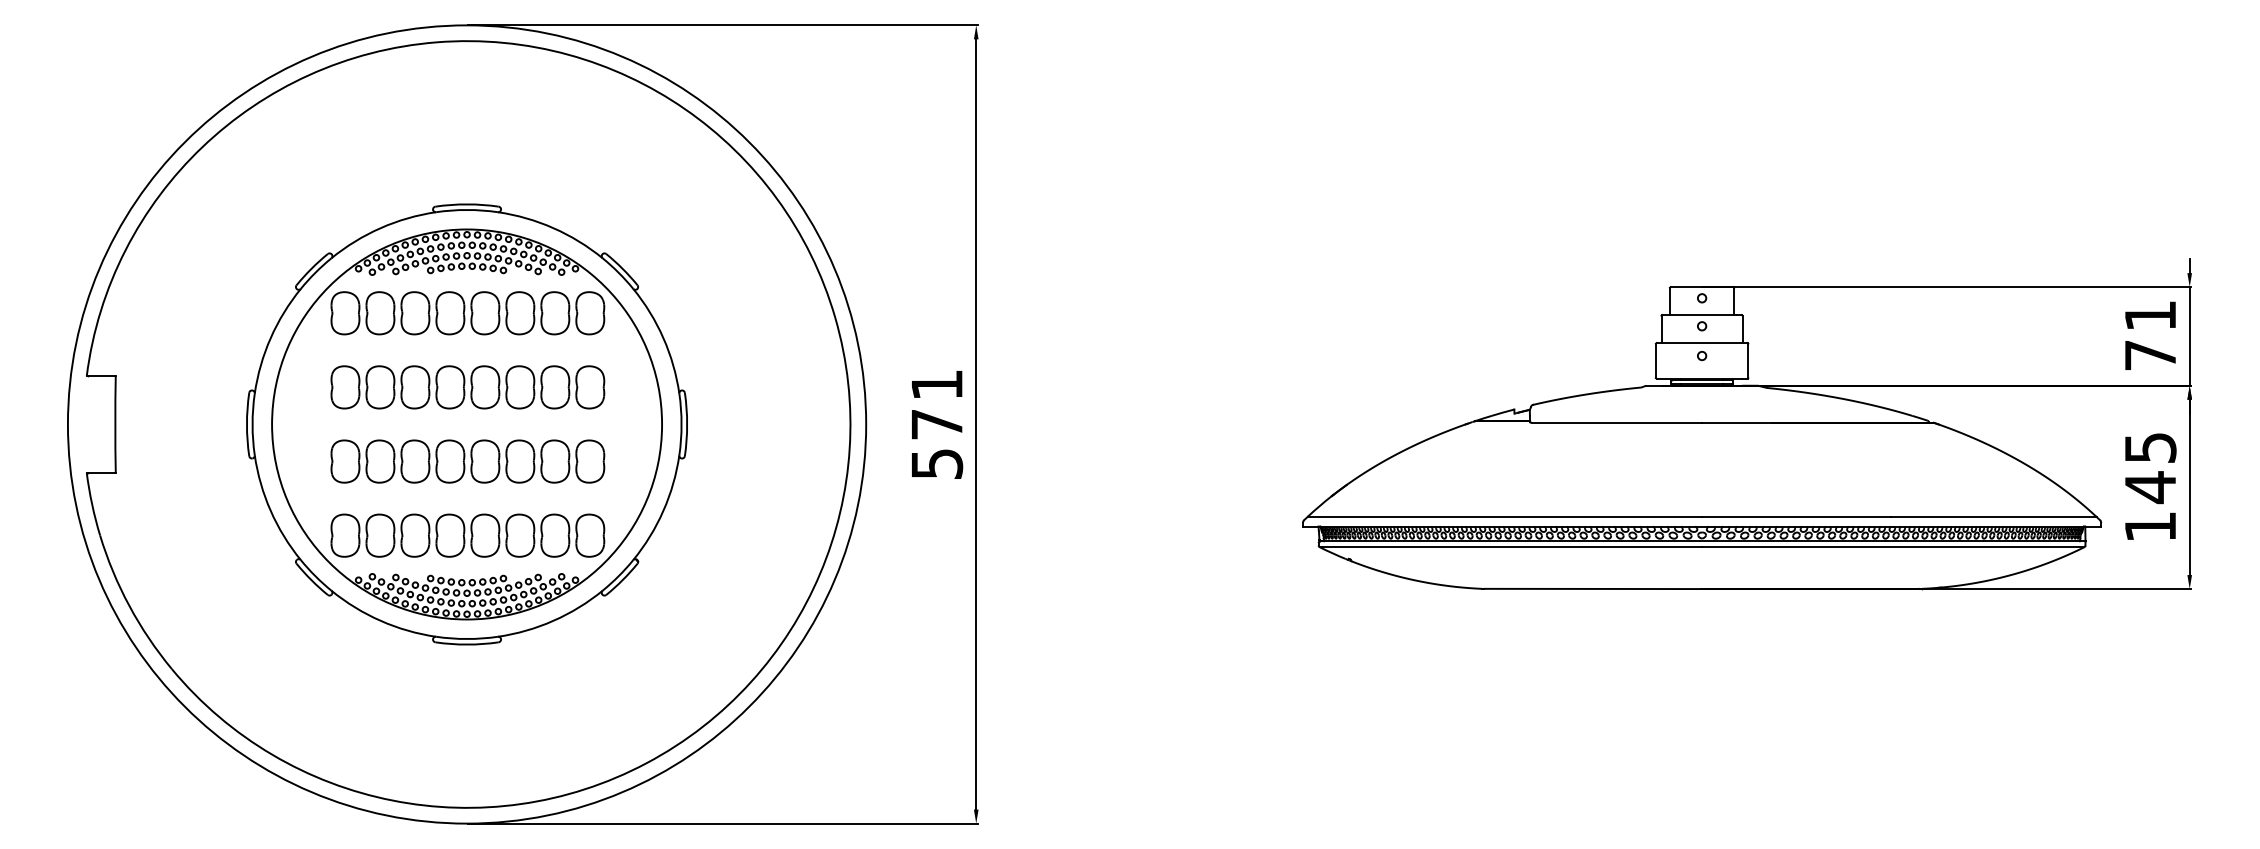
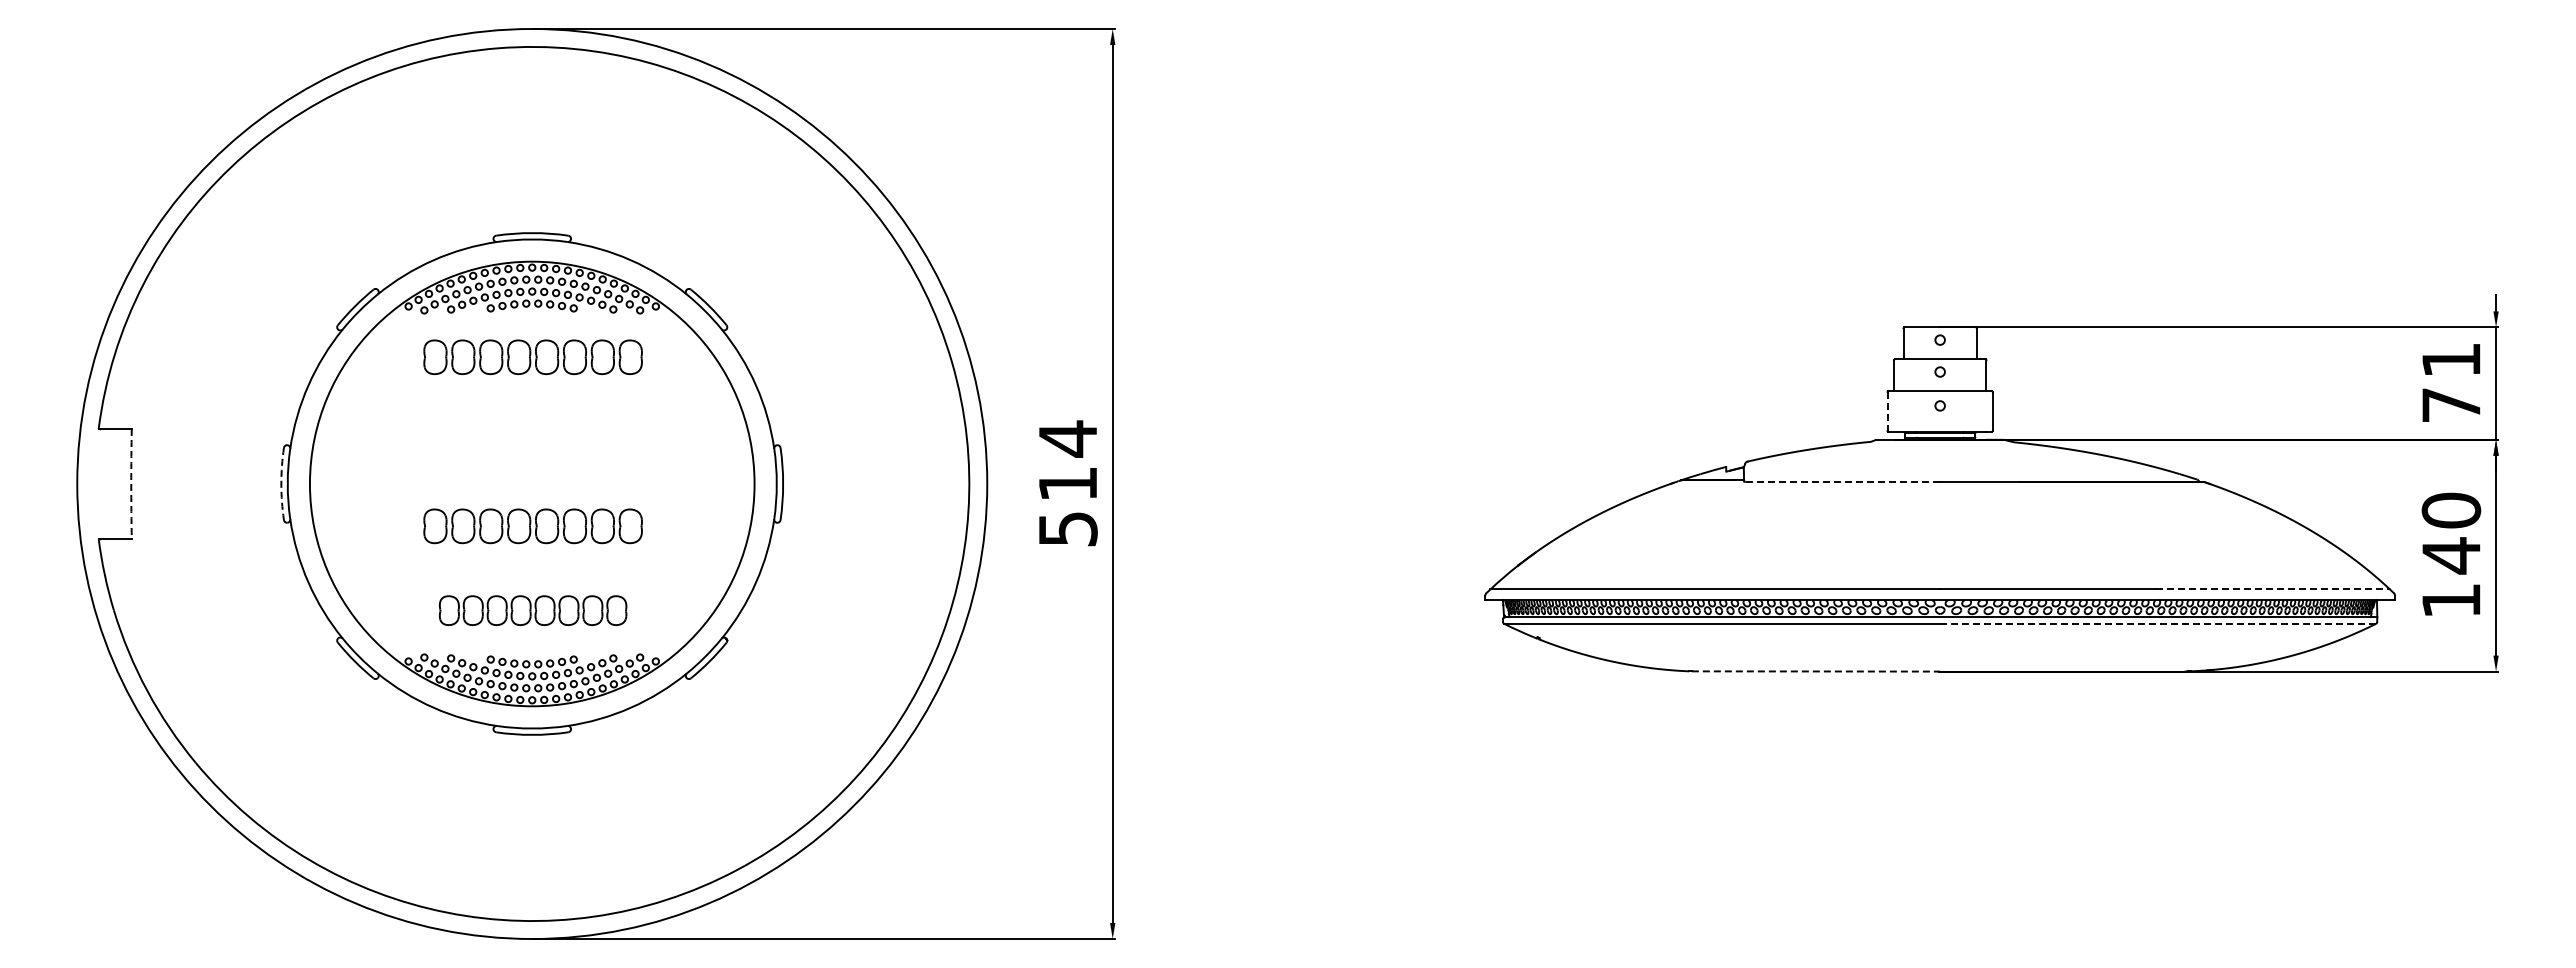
part: (467, 313) -> (532, 357), size x0.7
line: (1655, 360) -> (1887, 411), solid -> dashed
part: (467, 387) -> (532, 441), removed
text: (936, 403) -> (1067, 460), 571 -> 514
line: (1616, 422) -> (1842, 481), solid -> dashed
arc: (115, 424) -> (131, 483), solid -> dashed
arc: (247, 424) -> (281, 484), solid -> dashed
text: (2150, 447) -> (2451, 510), 145 -> 140
part: (467, 461) -> (532, 526), size x0.7
line: (1994, 517) -> (2273, 589), solid -> dashed
part: (467, 535) -> (532, 610), size x0.6
line: (1893, 546) -> (2158, 623), solid -> dashed
line: (1593, 588) -> (1816, 671), solid -> dashed

